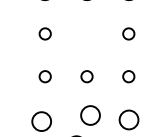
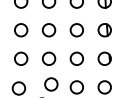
circle: (45, 34) -> (21, 30), size x1.67
circle: (86, 34) -> (48, 30), added
circle: (128, 34) -> (76, 30), size x1.67
circle: (45, 76) -> (21, 58), size x1.67
circle: (86, 76) -> (48, 58), size x1.67
circle: (128, 76) -> (76, 58), size x1.67

